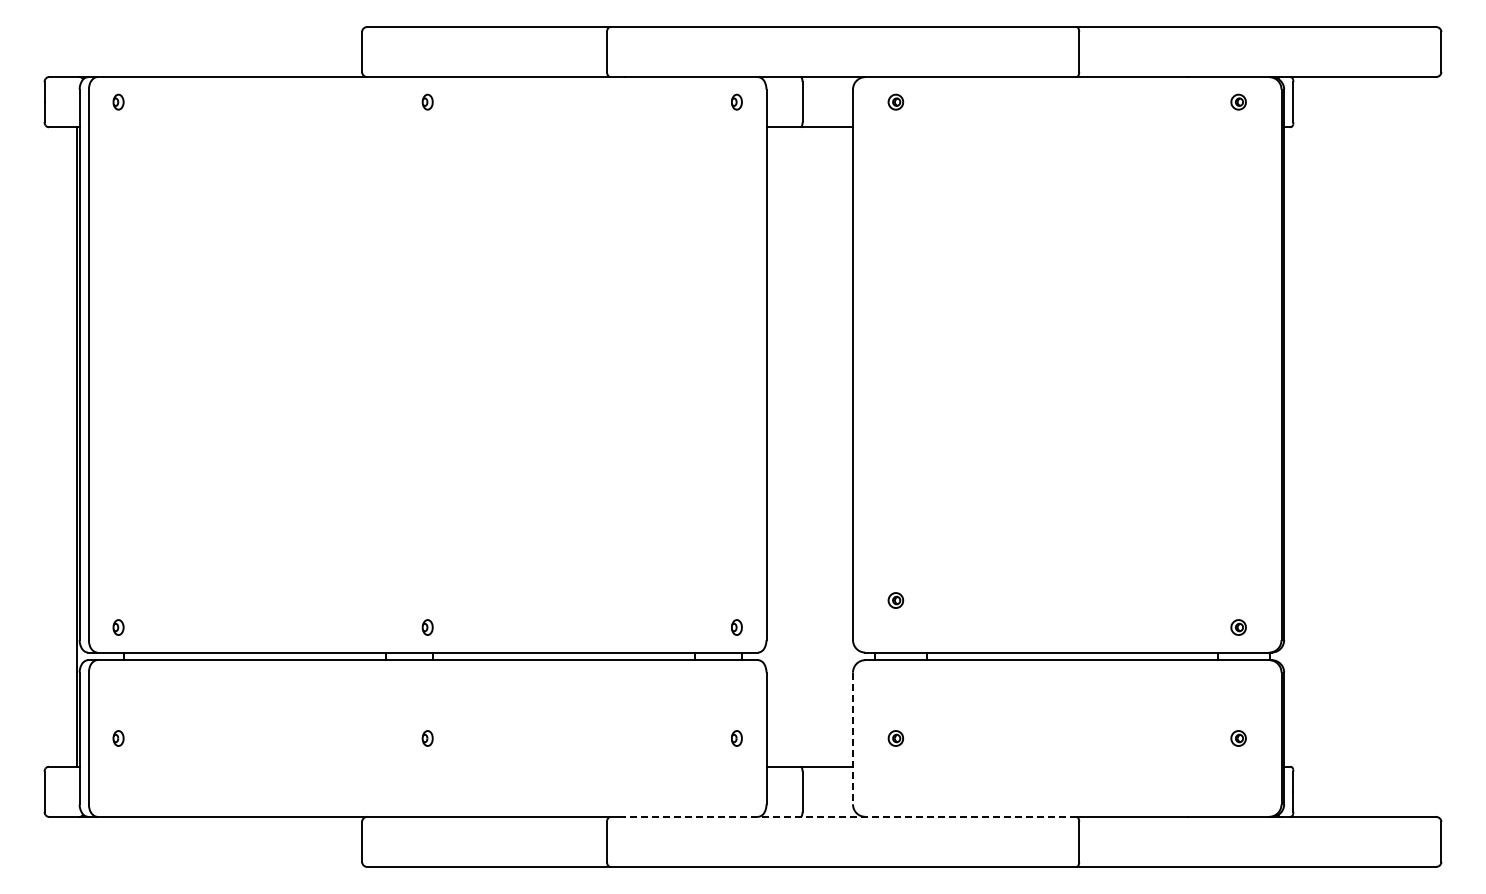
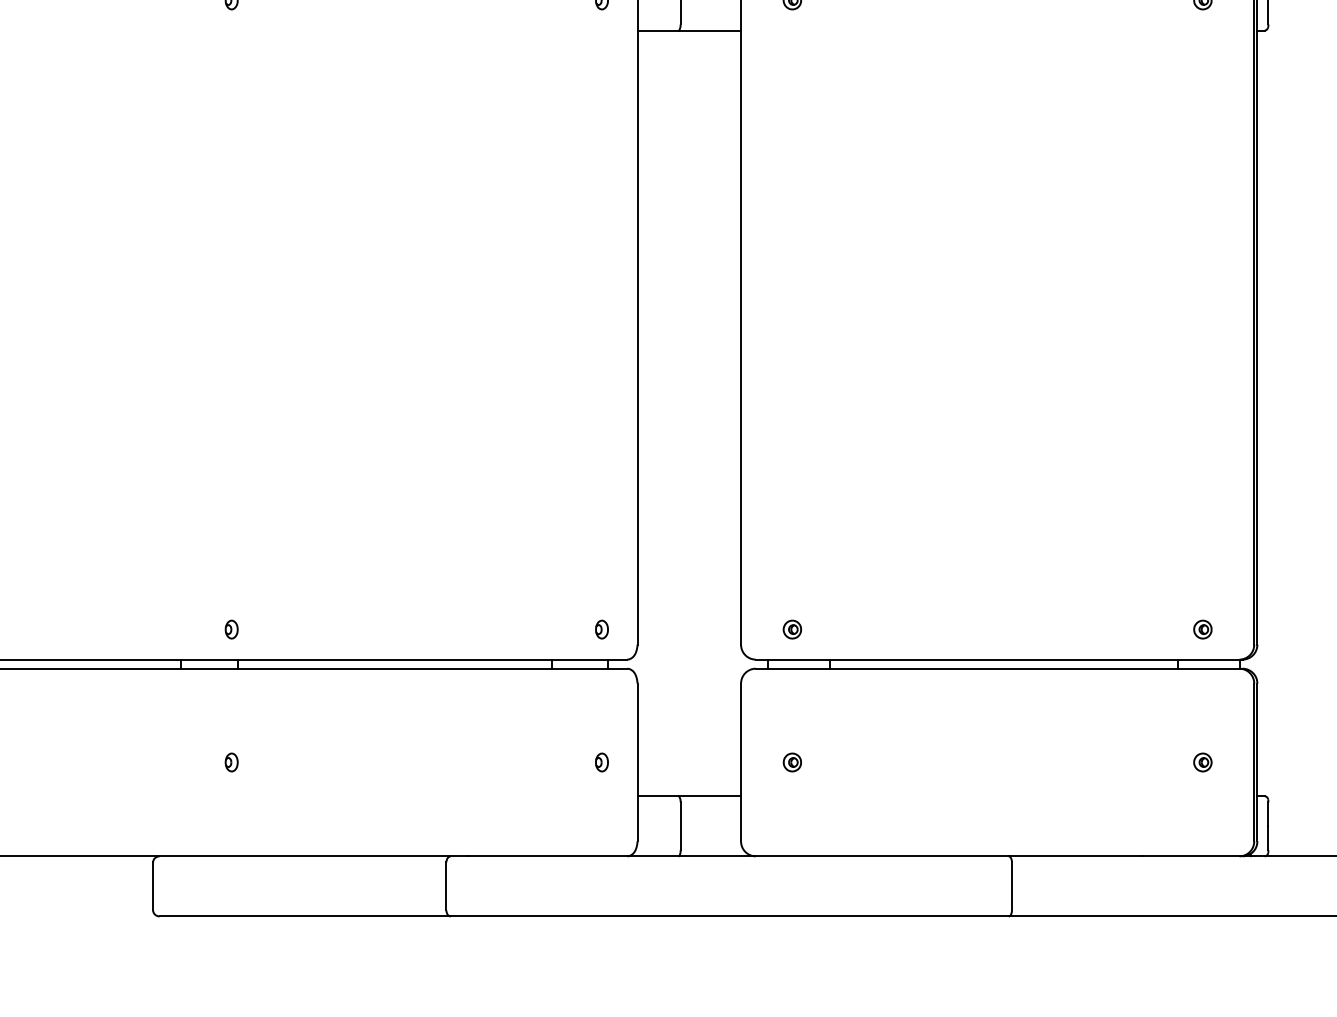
part: (895, 600) -> (791, 629), moved
line: (853, 738) -> (741, 762), dashed -> solid
line: (850, 816) -> (738, 855), dashed -> solid

